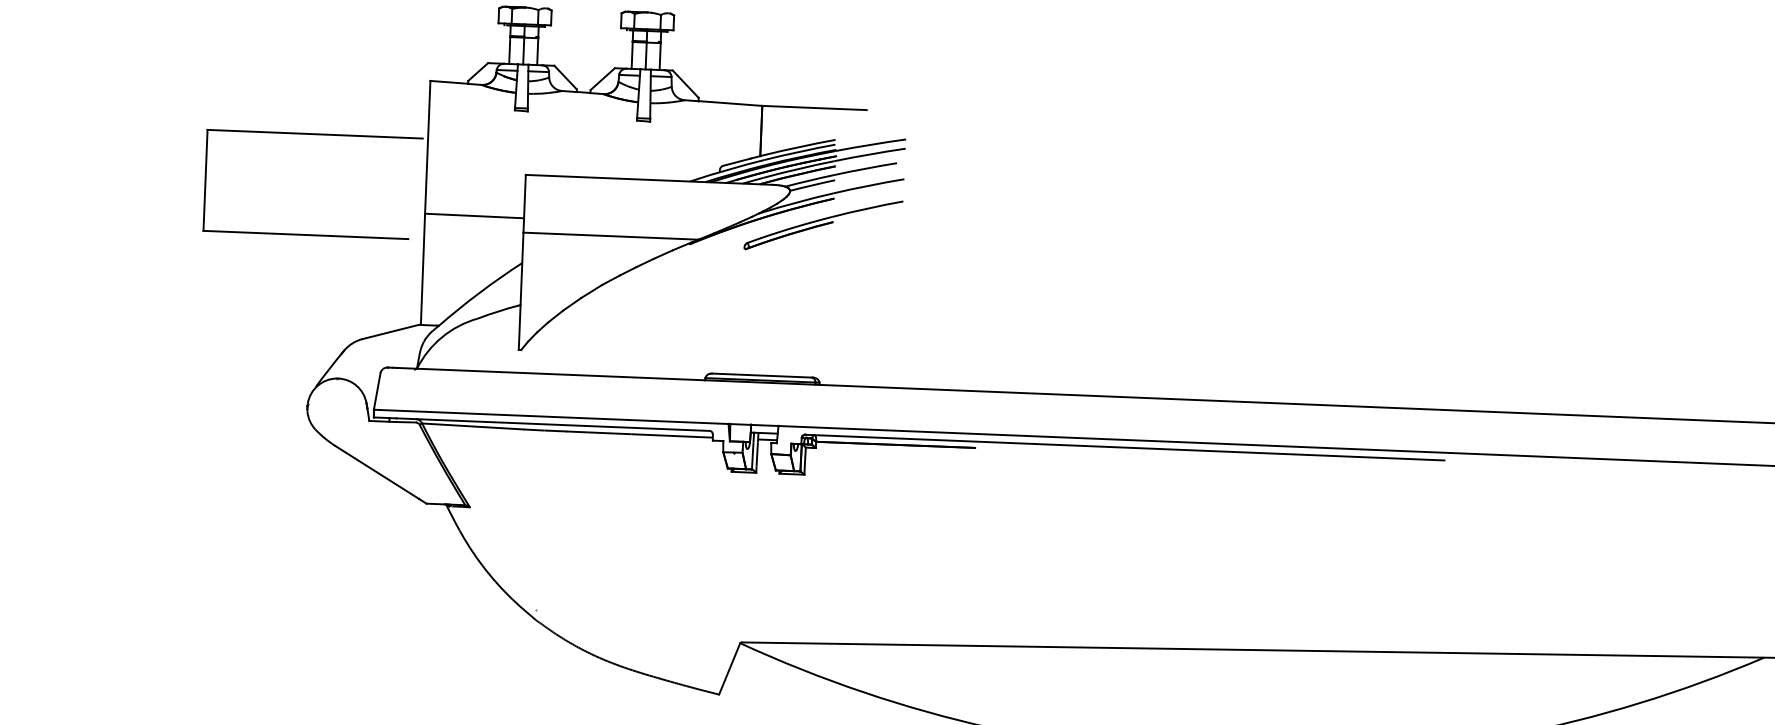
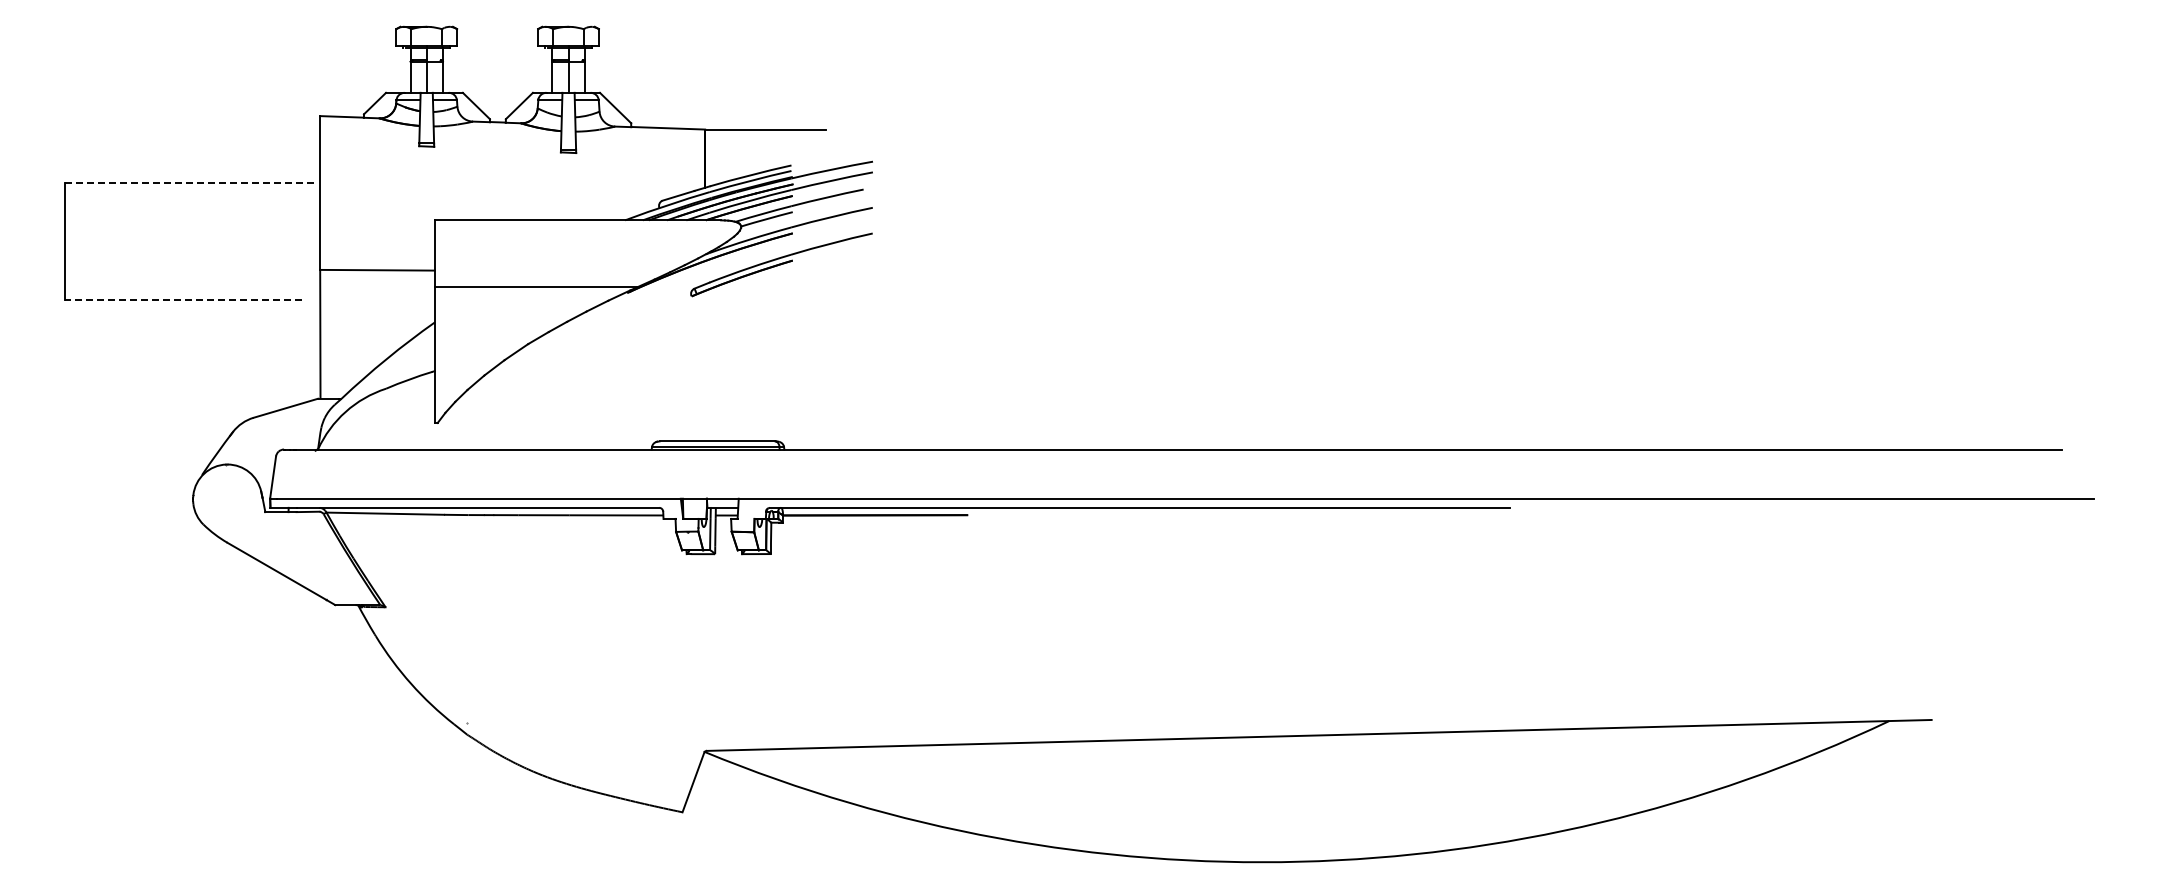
line: (315, 134) -> (189, 183), solid -> dashed
line: (306, 235) -> (183, 300), solid -> dashed

